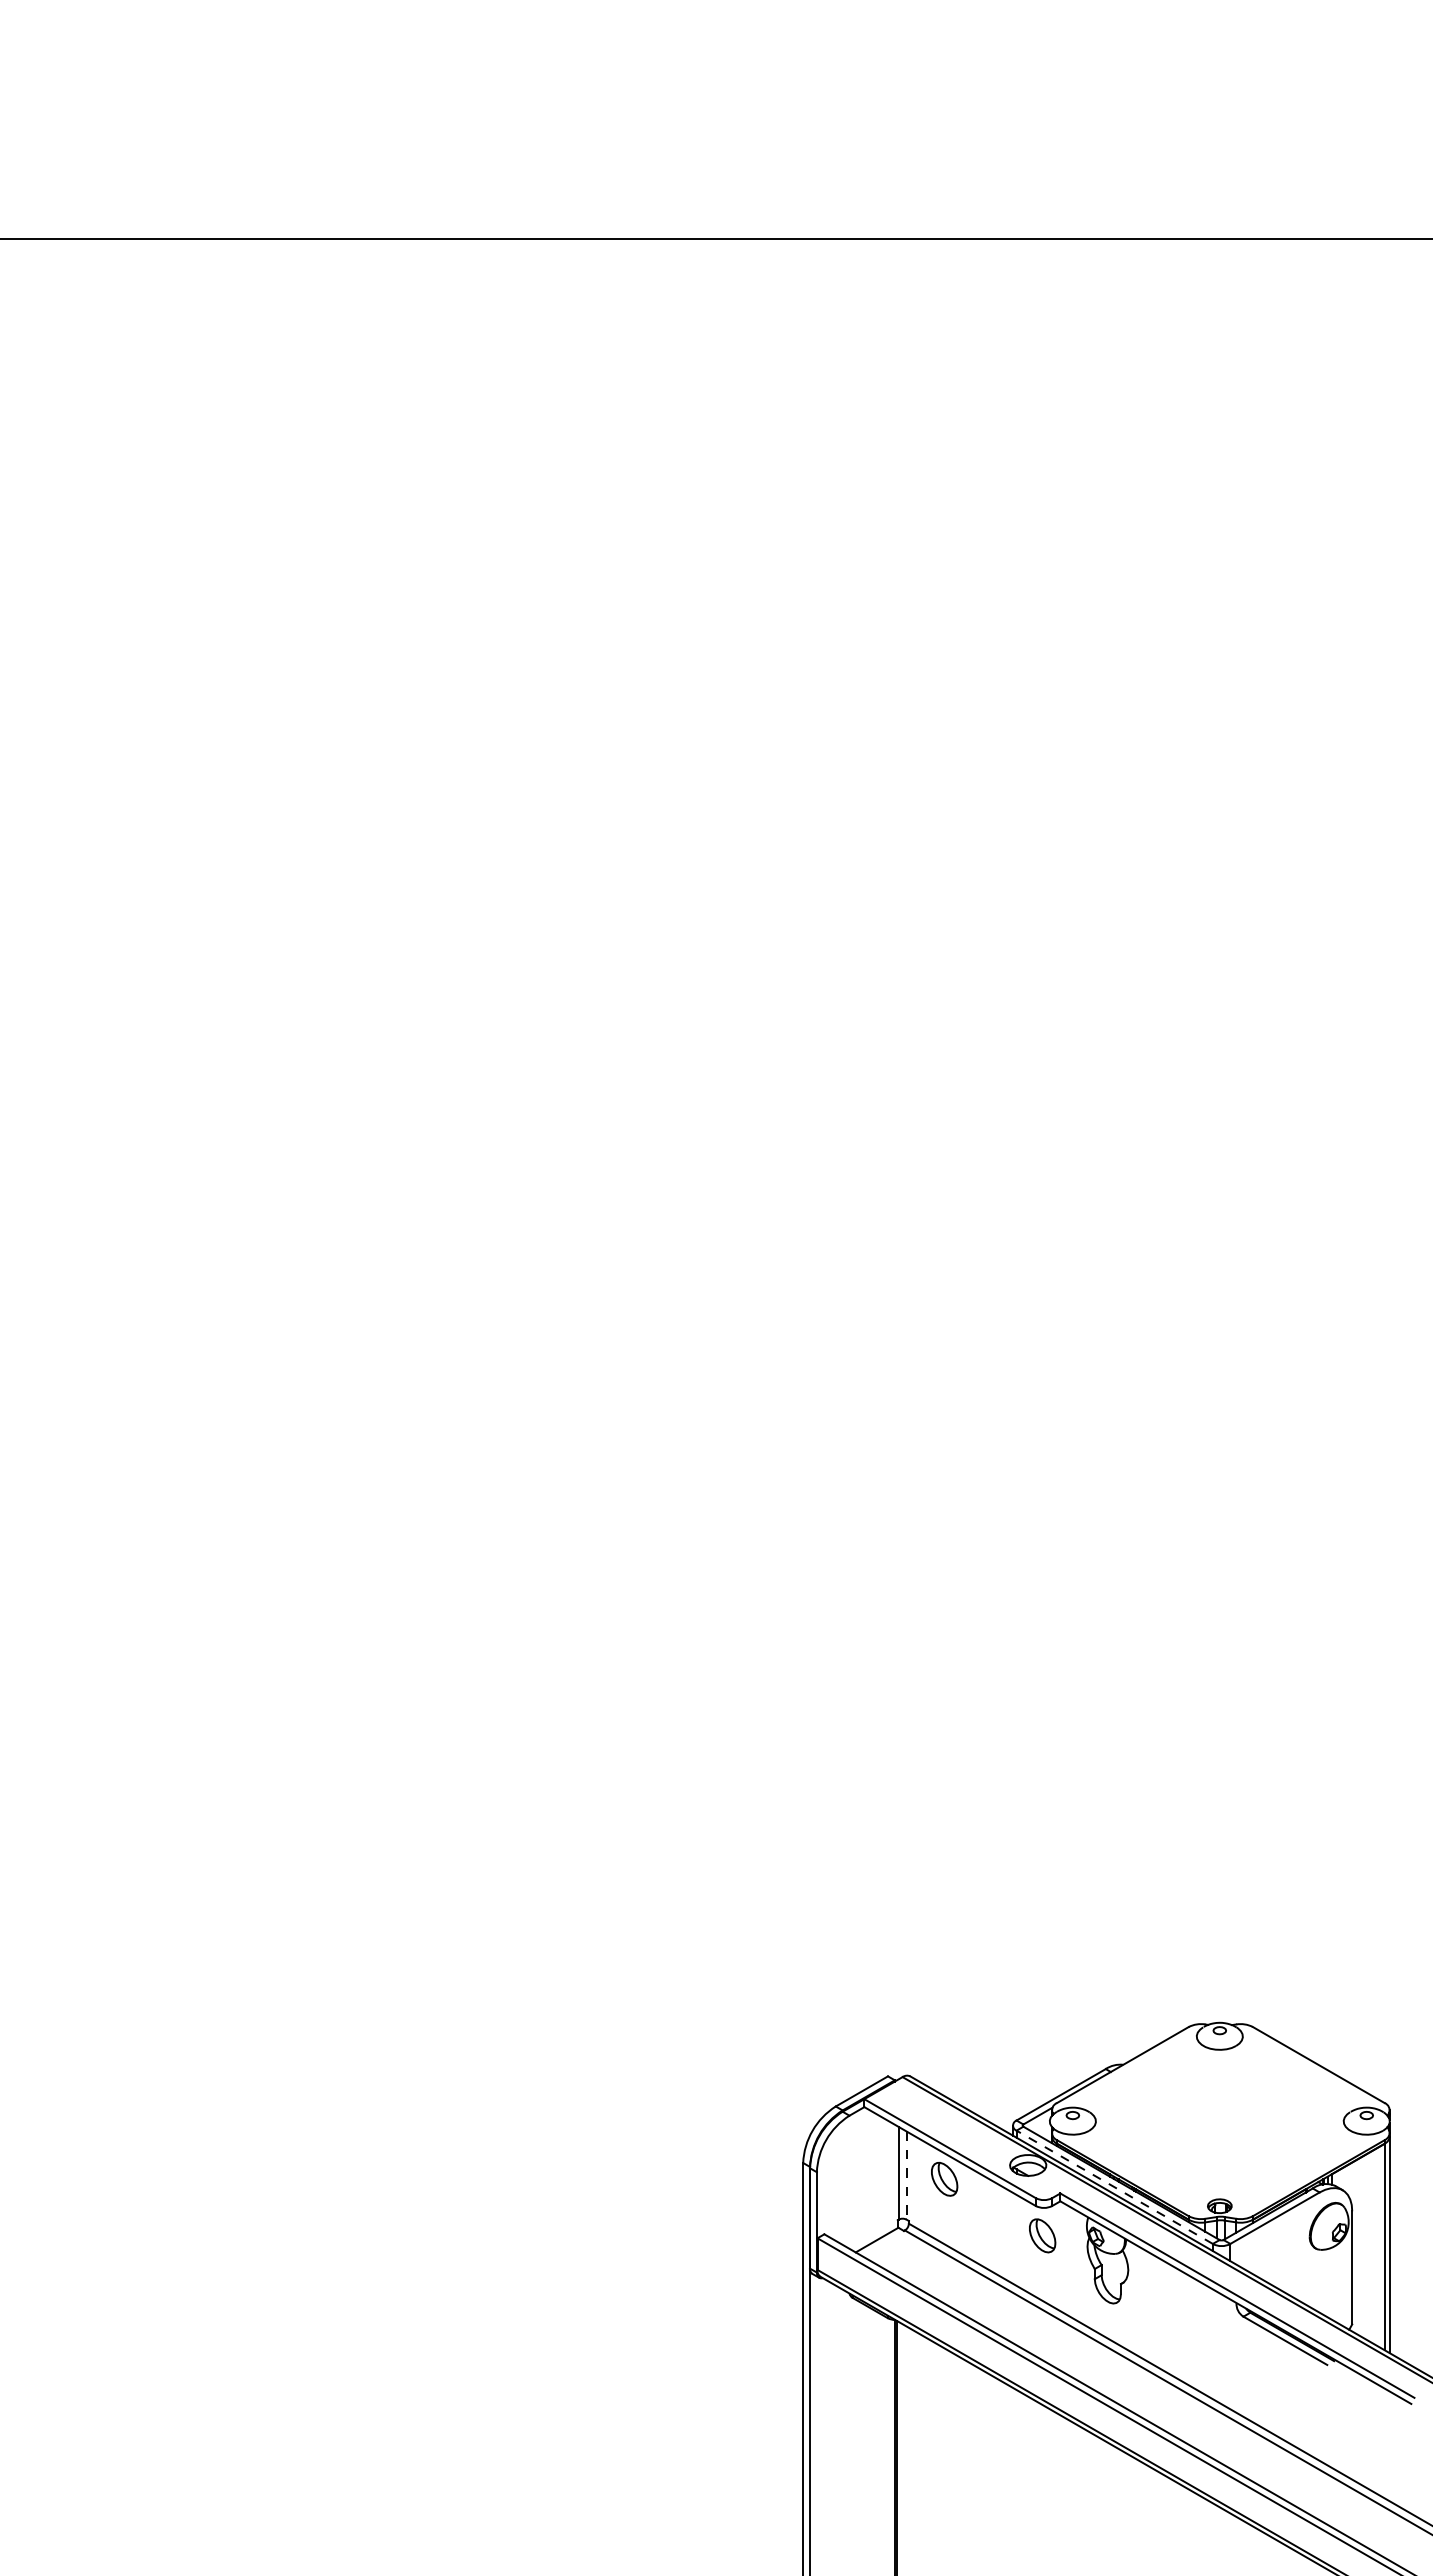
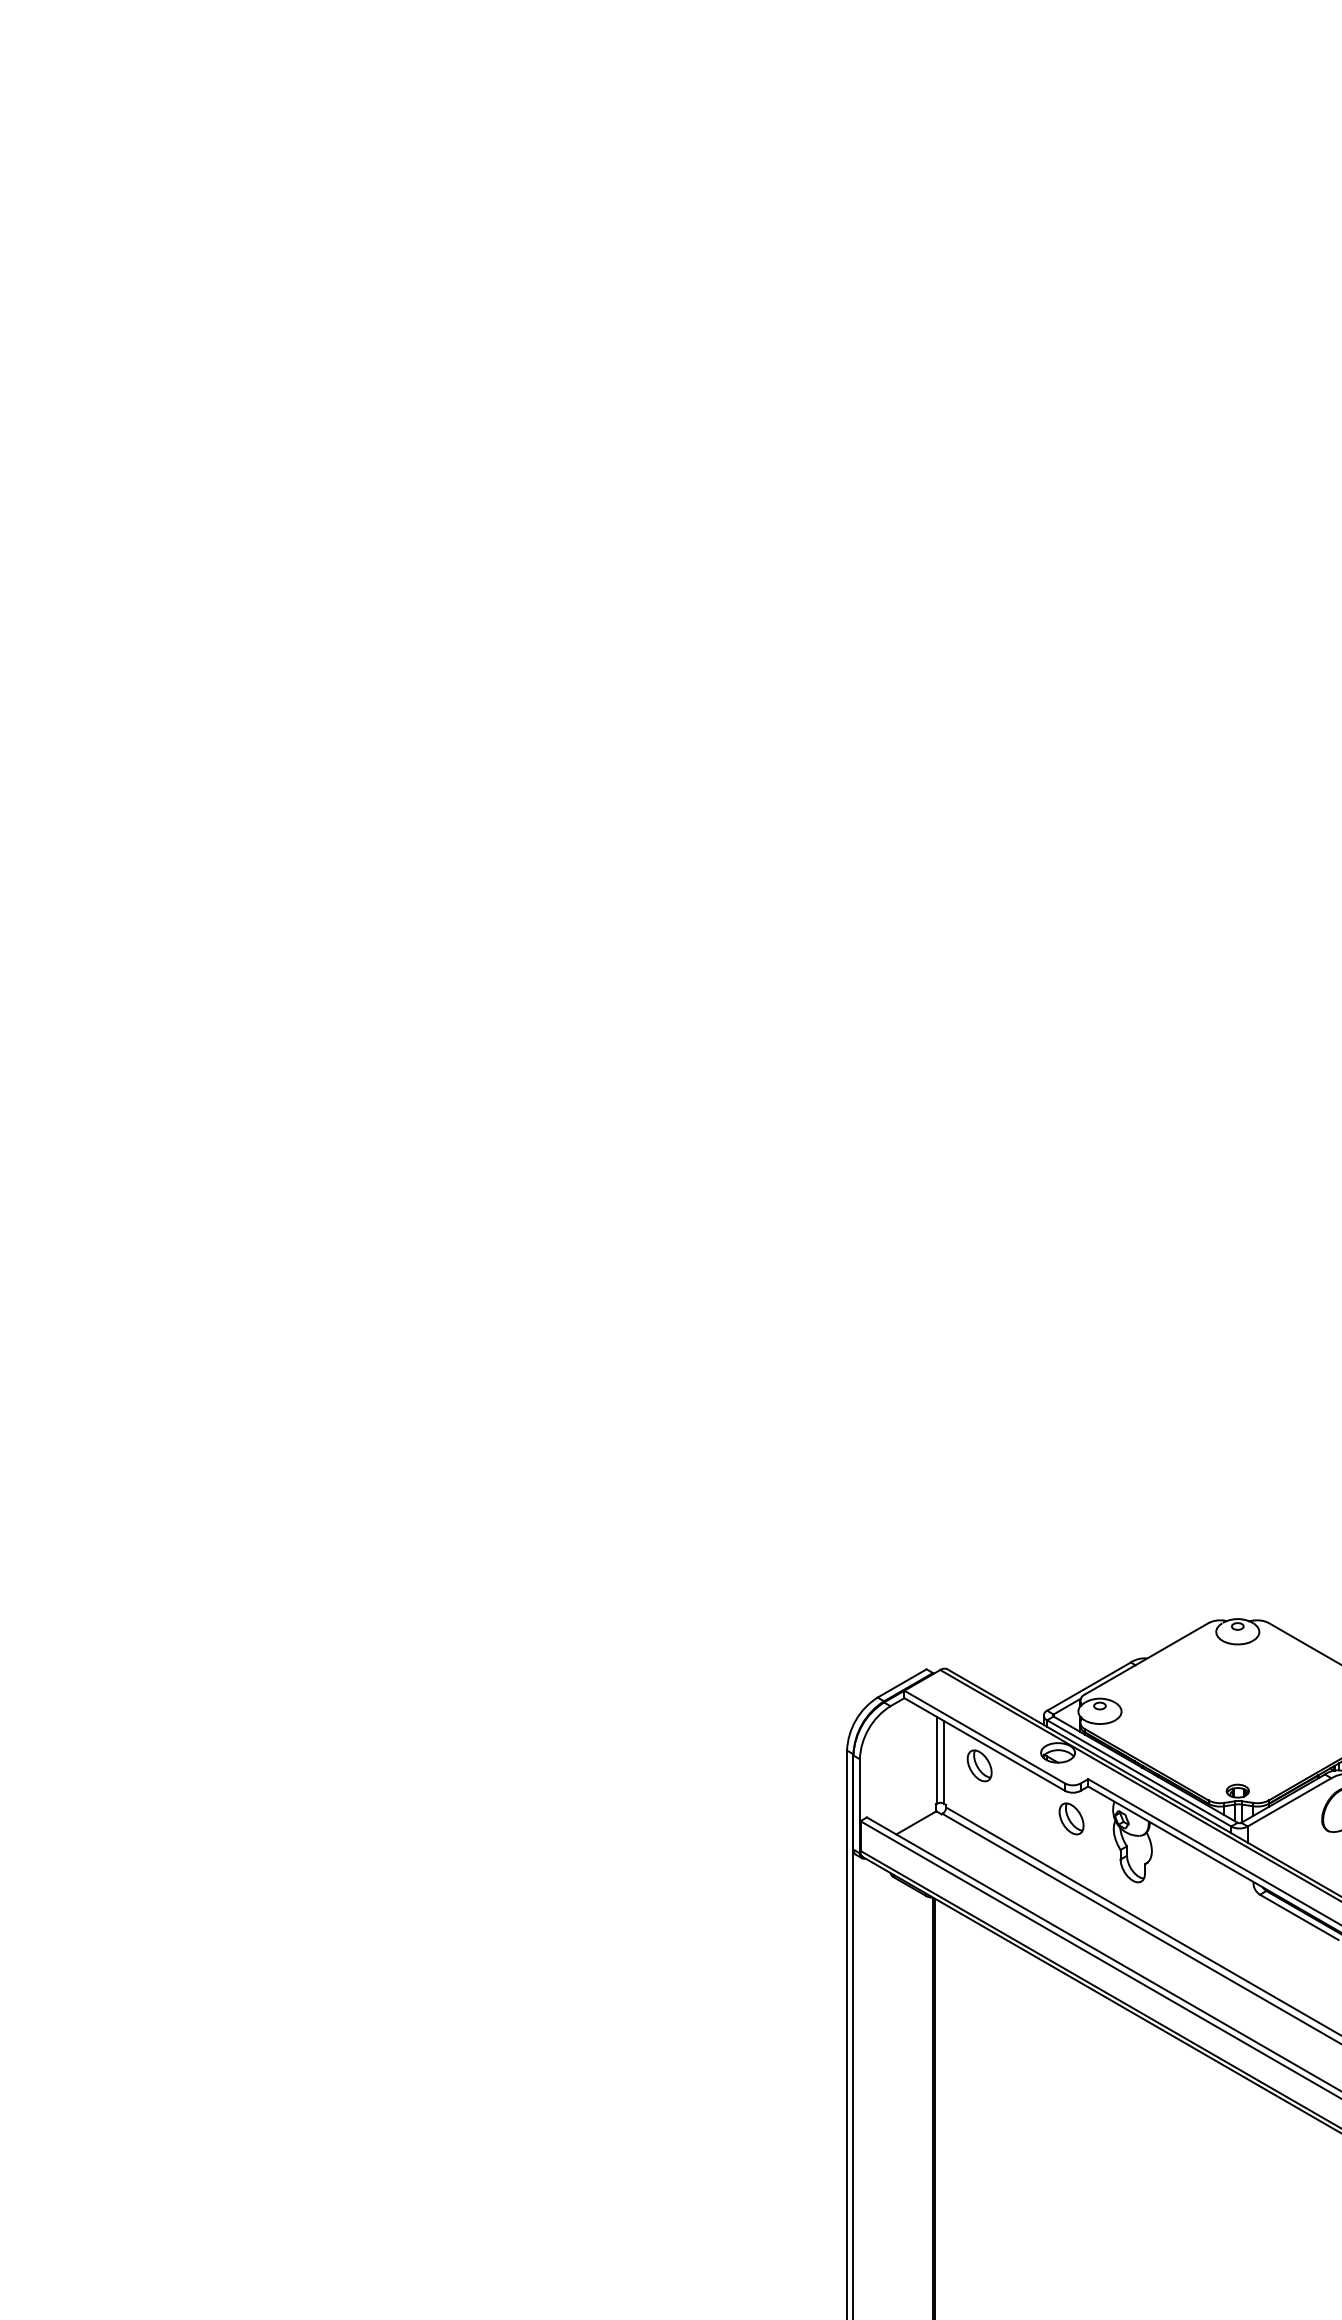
line: (906, 2176) -> (943, 1763), dashed -> solid
line: (1114, 2187) -> (1139, 1773), dashed -> solid

